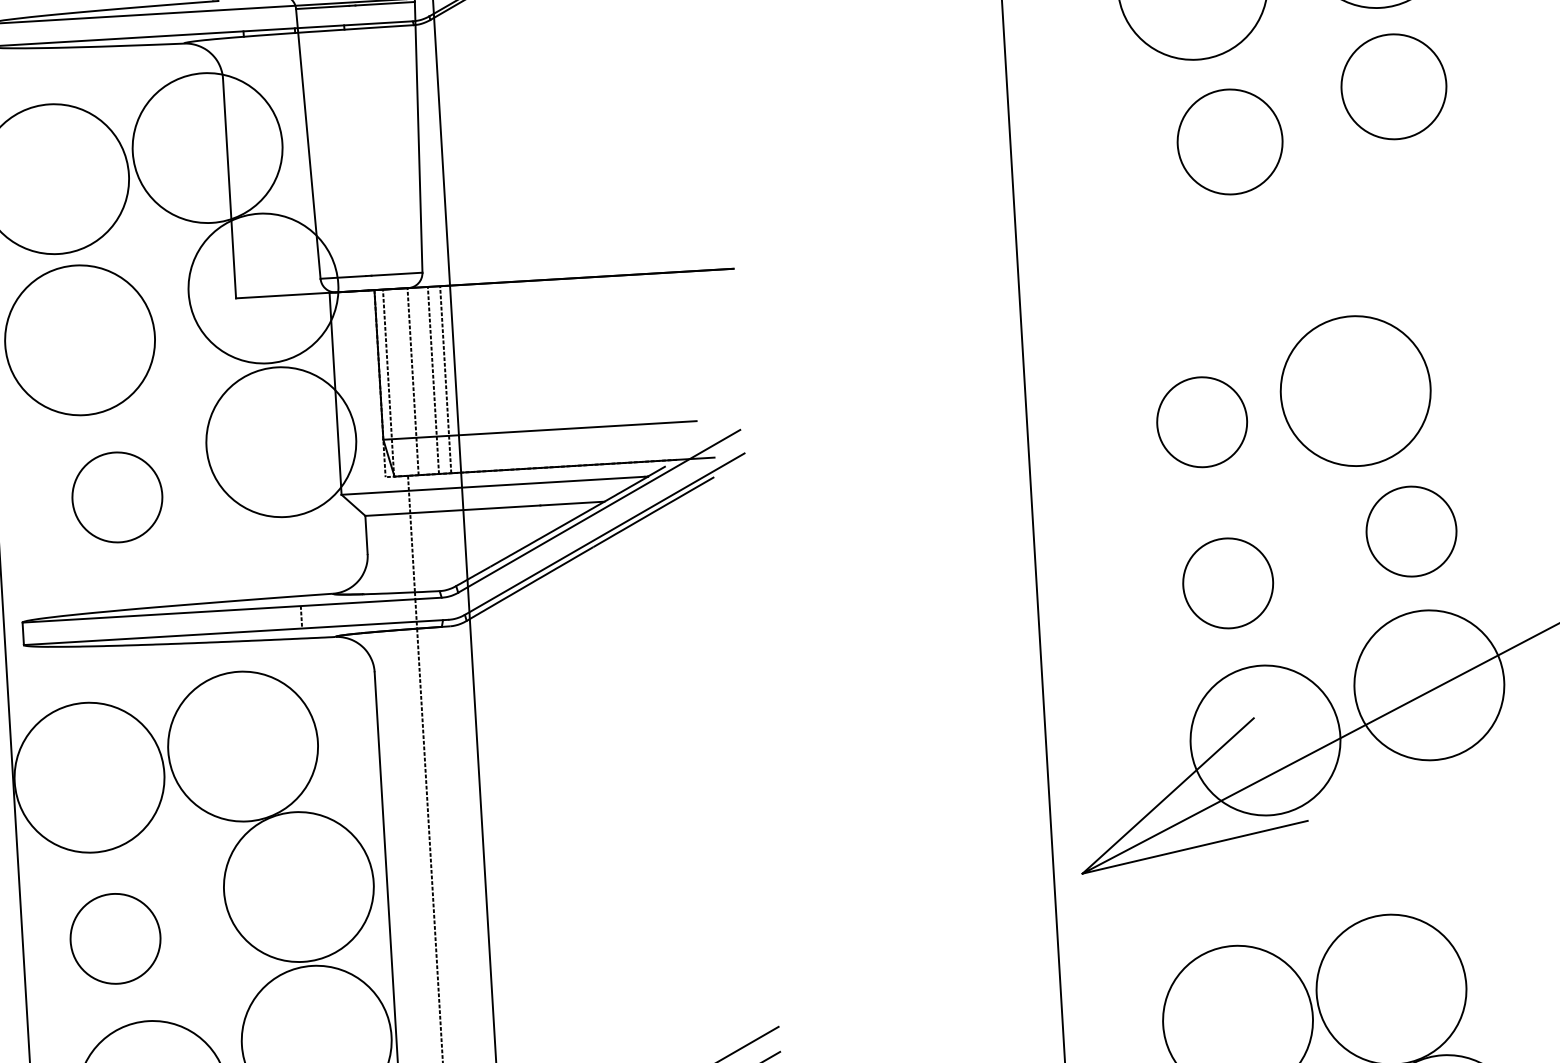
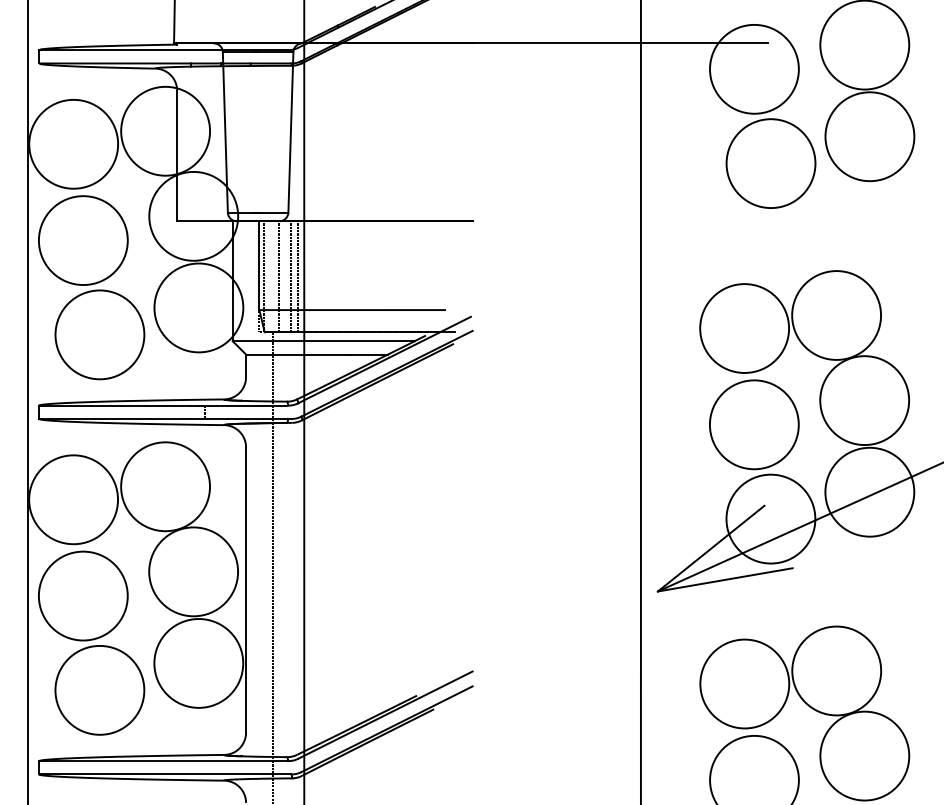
circle: (1393, 86) -> (869, 136), size x1.43
circle: (1229, 141) -> (770, 163), size x1.43
circle: (1201, 422) -> (744, 328), size x1.67
circle: (116, 496) -> (99, 334), size x1.67
circle: (1411, 531) -> (864, 400), size x1.67
circle: (1226, 582) -> (753, 424), size x1.67
circle: (114, 937) -> (82, 595), size x1.67

